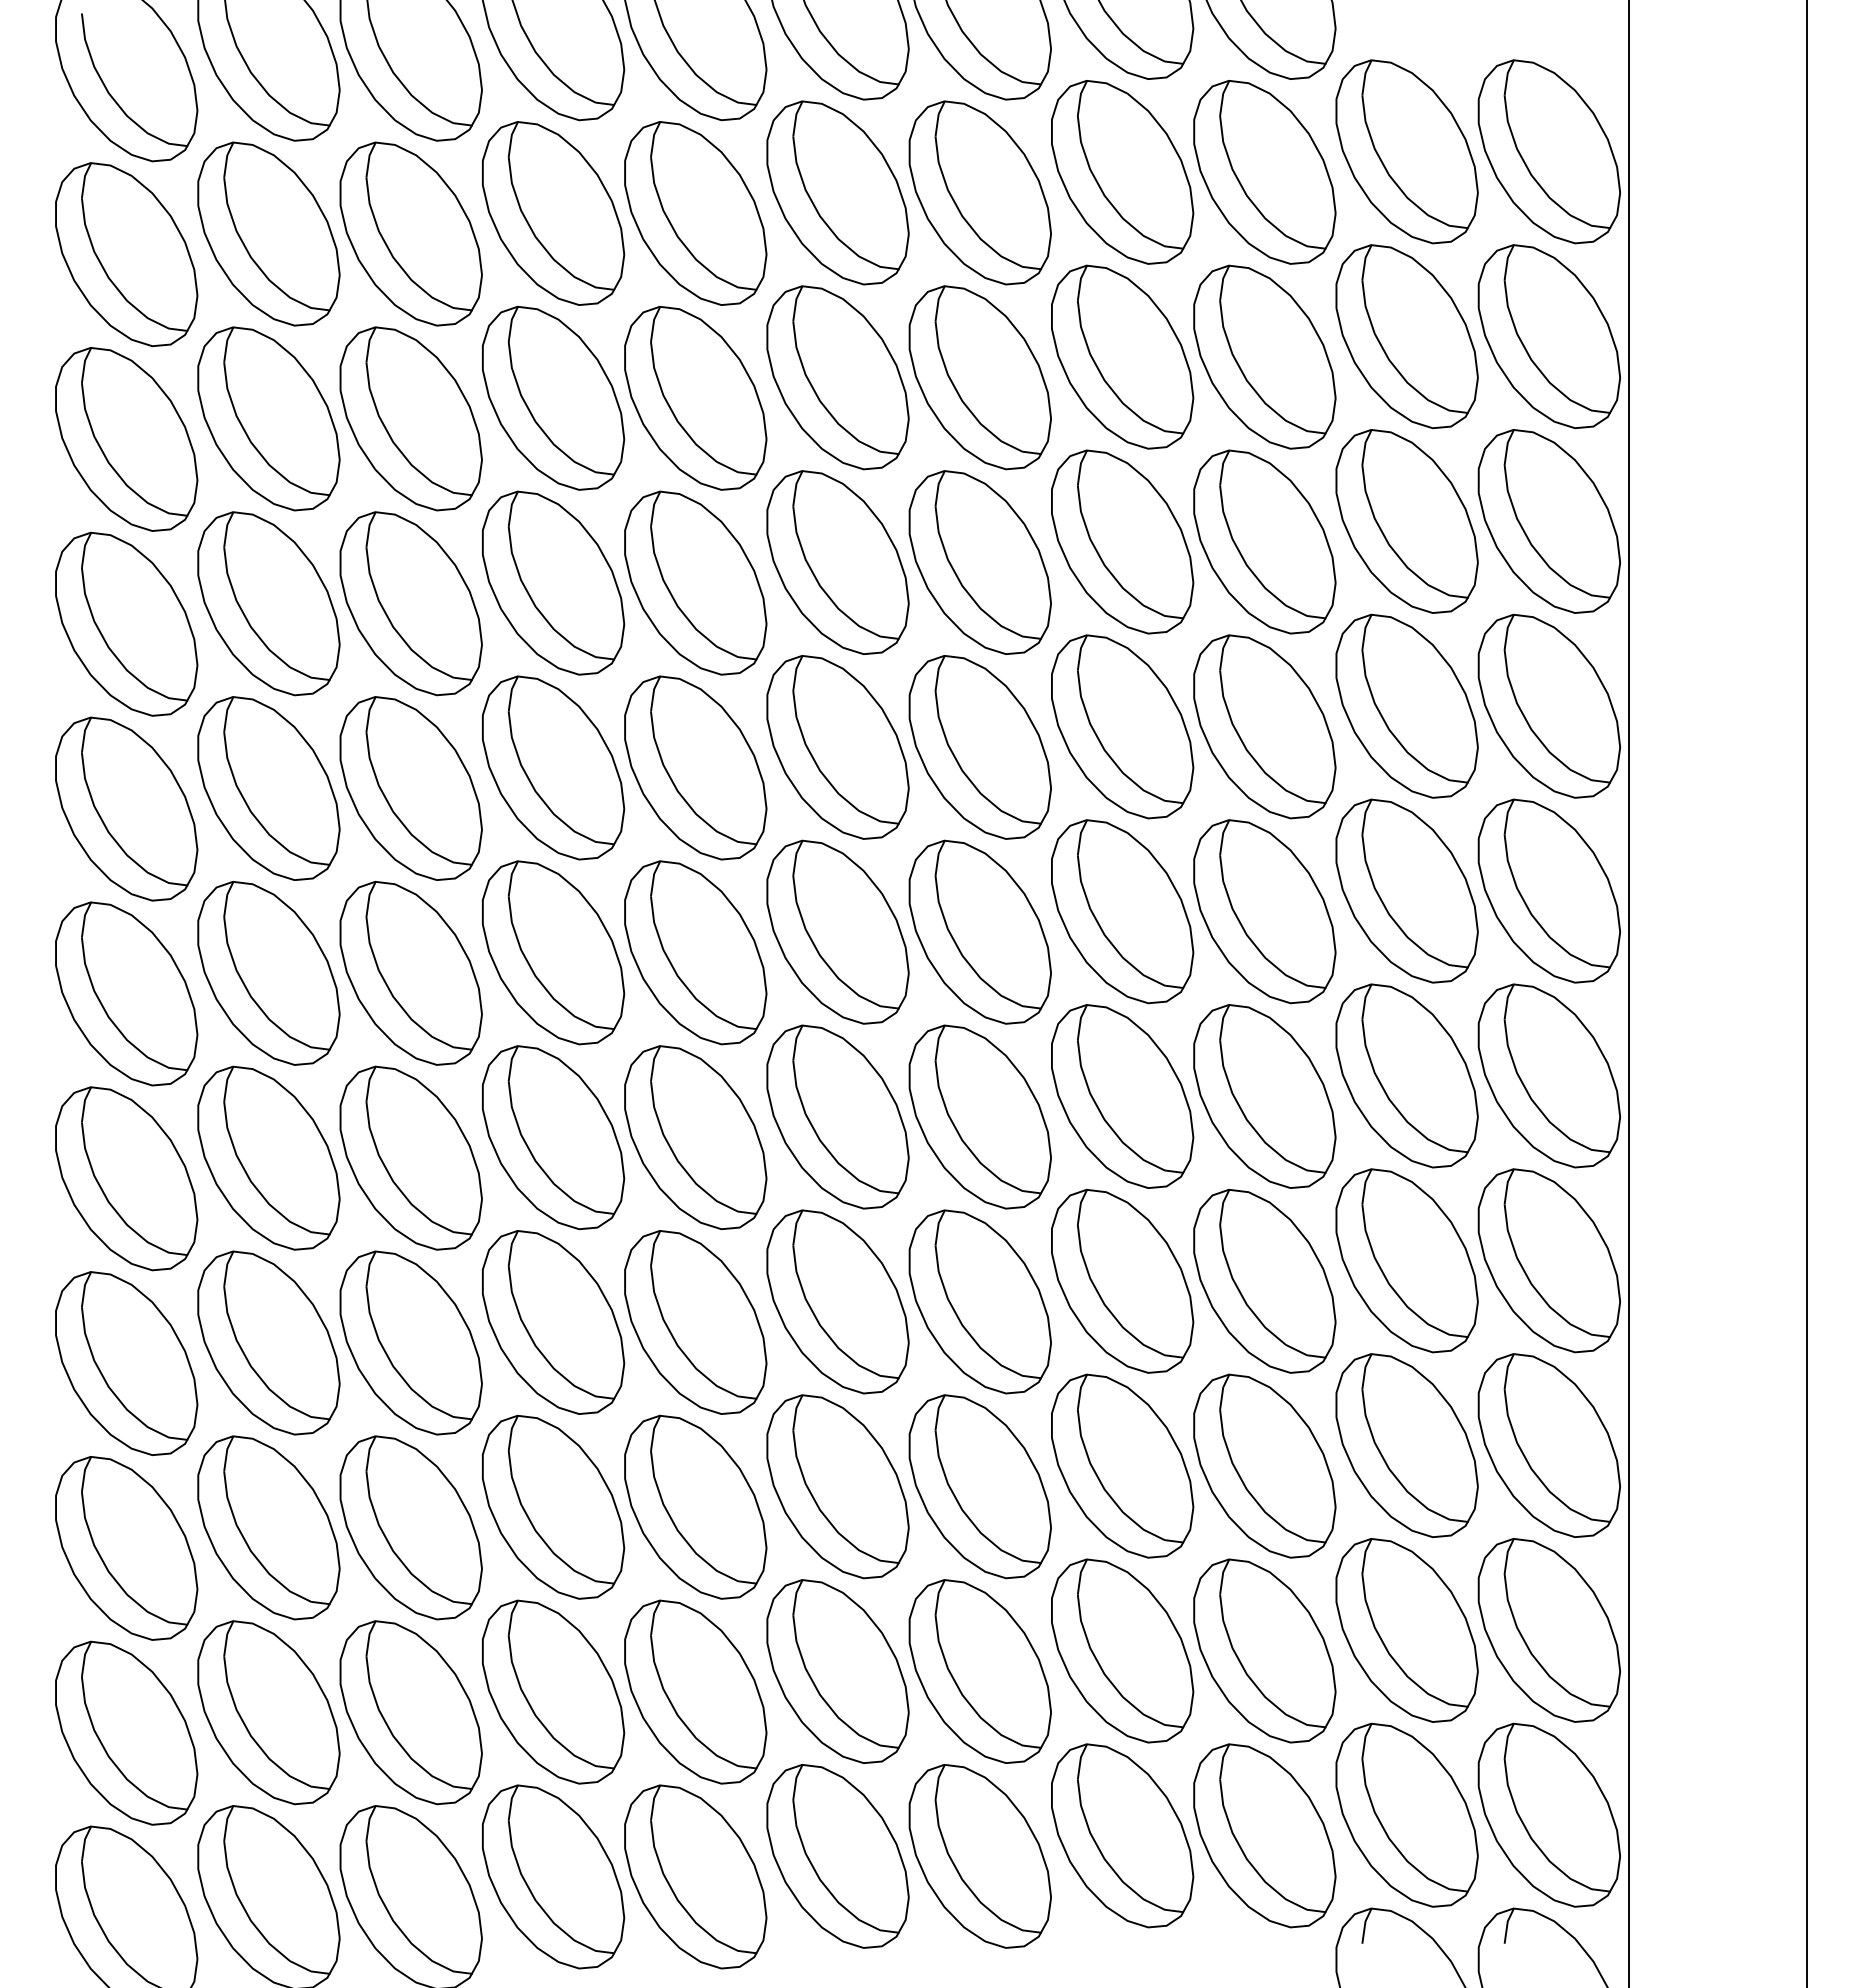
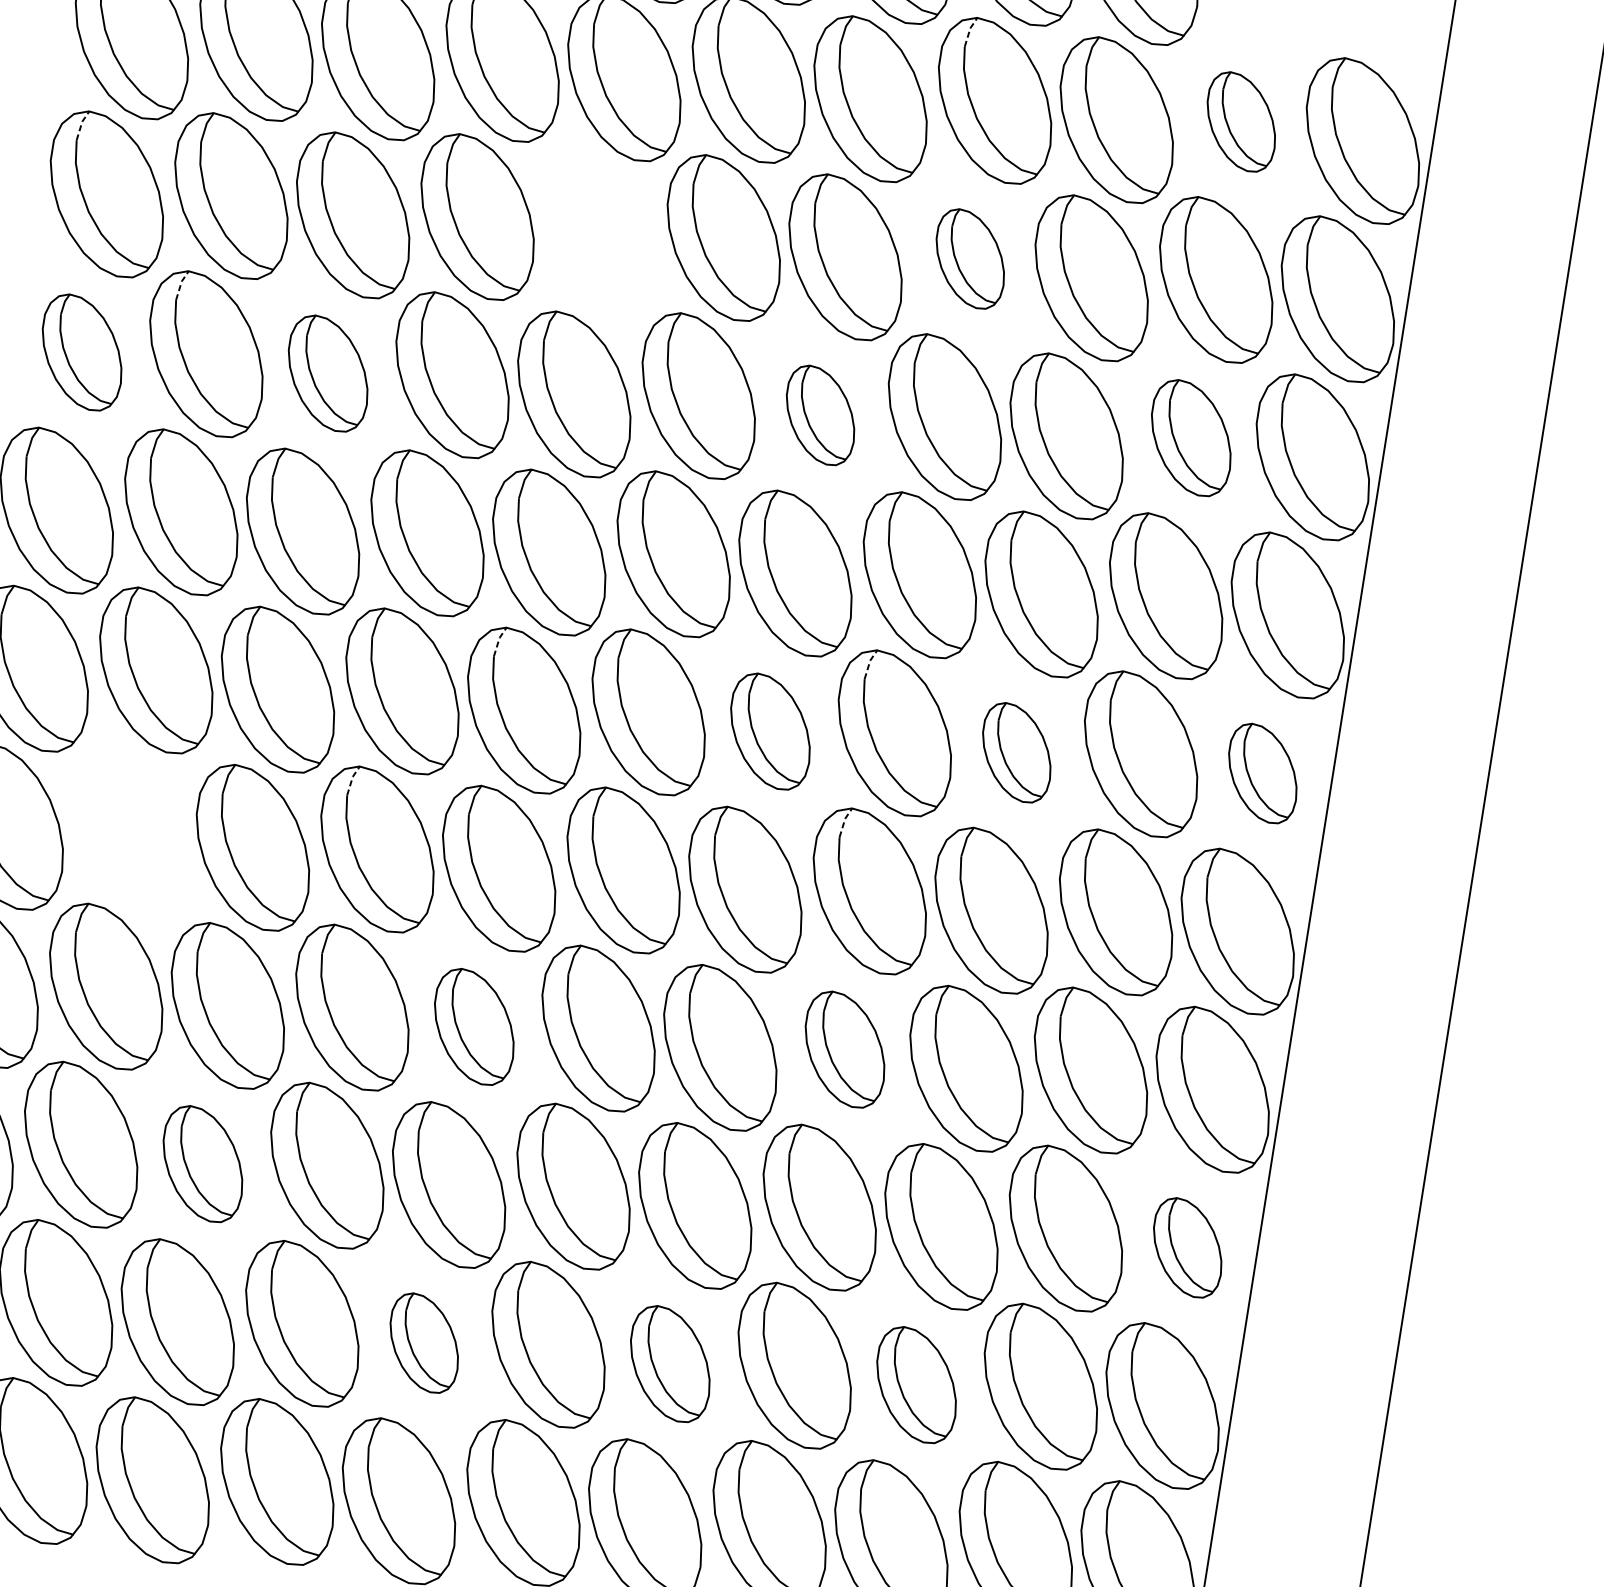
line: (1080, 96) -> (969, 30), solid -> dashed
part: (1406, 151) -> (1241, 121), size x0.6
part: (1122, 356) -> (970, 258), size x0.6
line: (84, 363) -> (81, 123), solid -> dashed
part: (695, 397) -> (599, 235), removed
part: (1406, 521) -> (1191, 438), size x0.7
line: (226, 527) -> (180, 283), solid -> dashed
part: (979, 562) -> (820, 415), size x0.6
part: (410, 603) -> (327, 373), size x0.7
part: (126, 623) -> (82, 351), size x0.7
line: (1080, 835) -> (869, 662), solid -> dashed
line: (653, 876) -> (498, 639), solid -> dashed
part: (1548, 890) -> (1262, 773), size x0.6
part: (1264, 911) -> (1016, 752), size x0.6
part: (979, 931) -> (770, 731), size x0.7
line: (1080, 1020) -> (844, 820), solid -> dashed
line: (511, 1061) -> (352, 778), solid -> dashed
part: (268, 1157) -> (131, 828), removed
part: (1122, 1281) -> (845, 1049), size x0.7
part: (695, 1322) -> (474, 1027), size x0.7
part: (1548, 1445) -> (1187, 1247), size x0.6
part: (410, 1527) -> (202, 1163), size x0.7
part: (1264, 1650) -> (916, 1384), size x0.7
part: (979, 1671) -> (669, 1364), size x0.7
part: (695, 1691) -> (424, 1342), size x0.6

